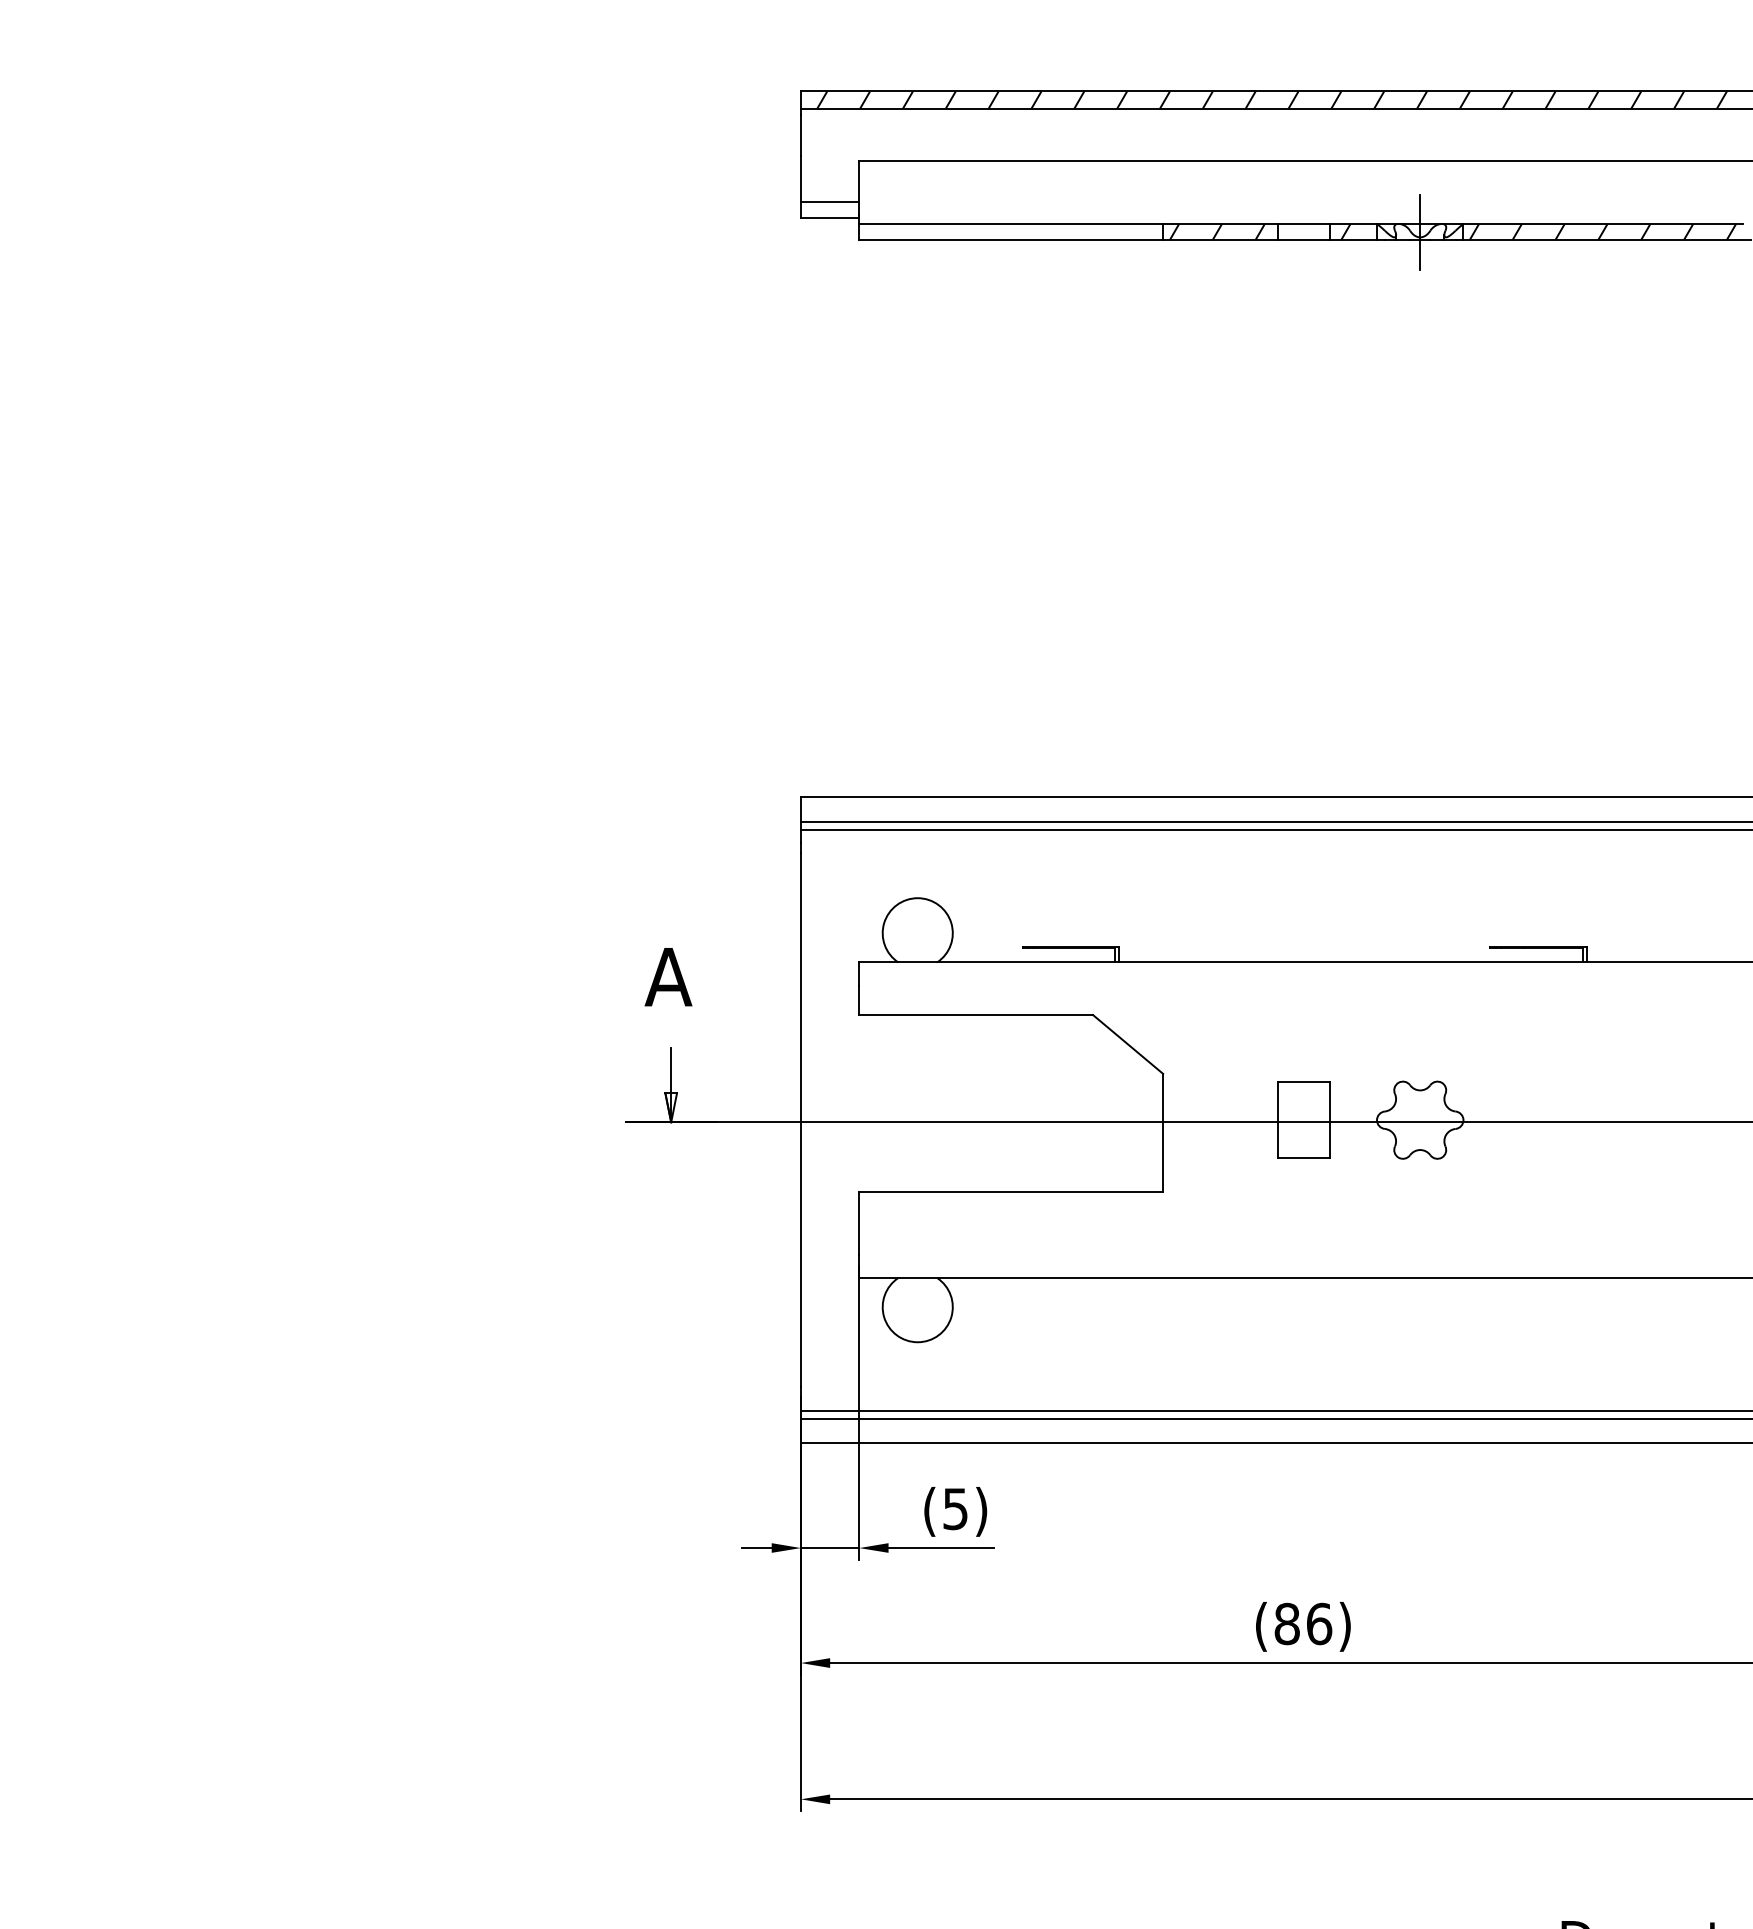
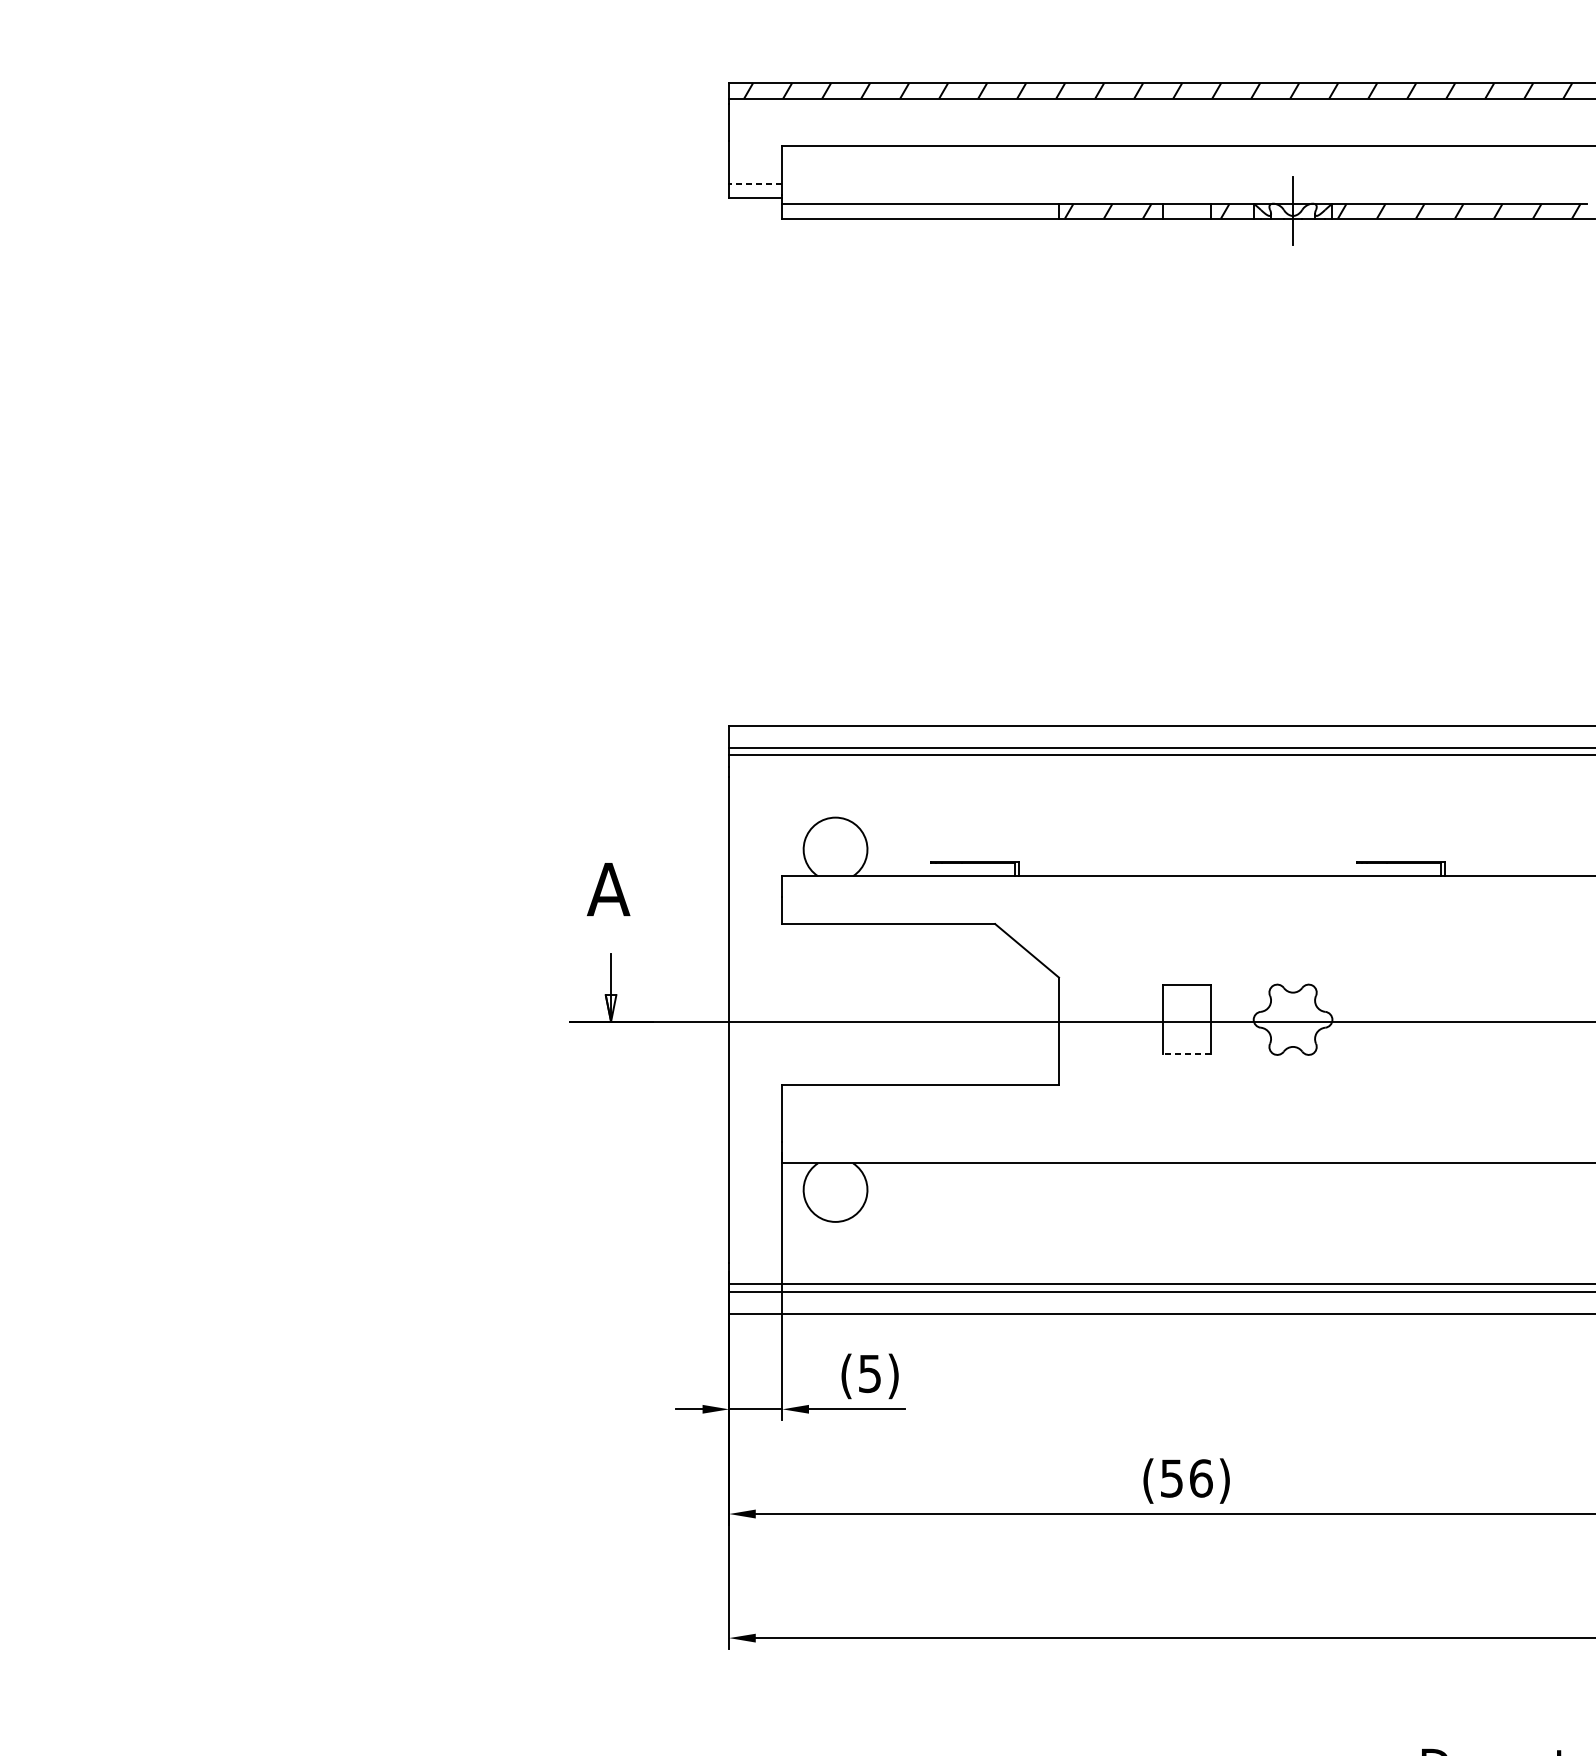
line: (829, 201) -> (755, 183), solid -> dashed
line: (1303, 1158) -> (1186, 1054), solid -> dashed
text: (1286, 1623) -> (1171, 1478), (86) -> (56)

